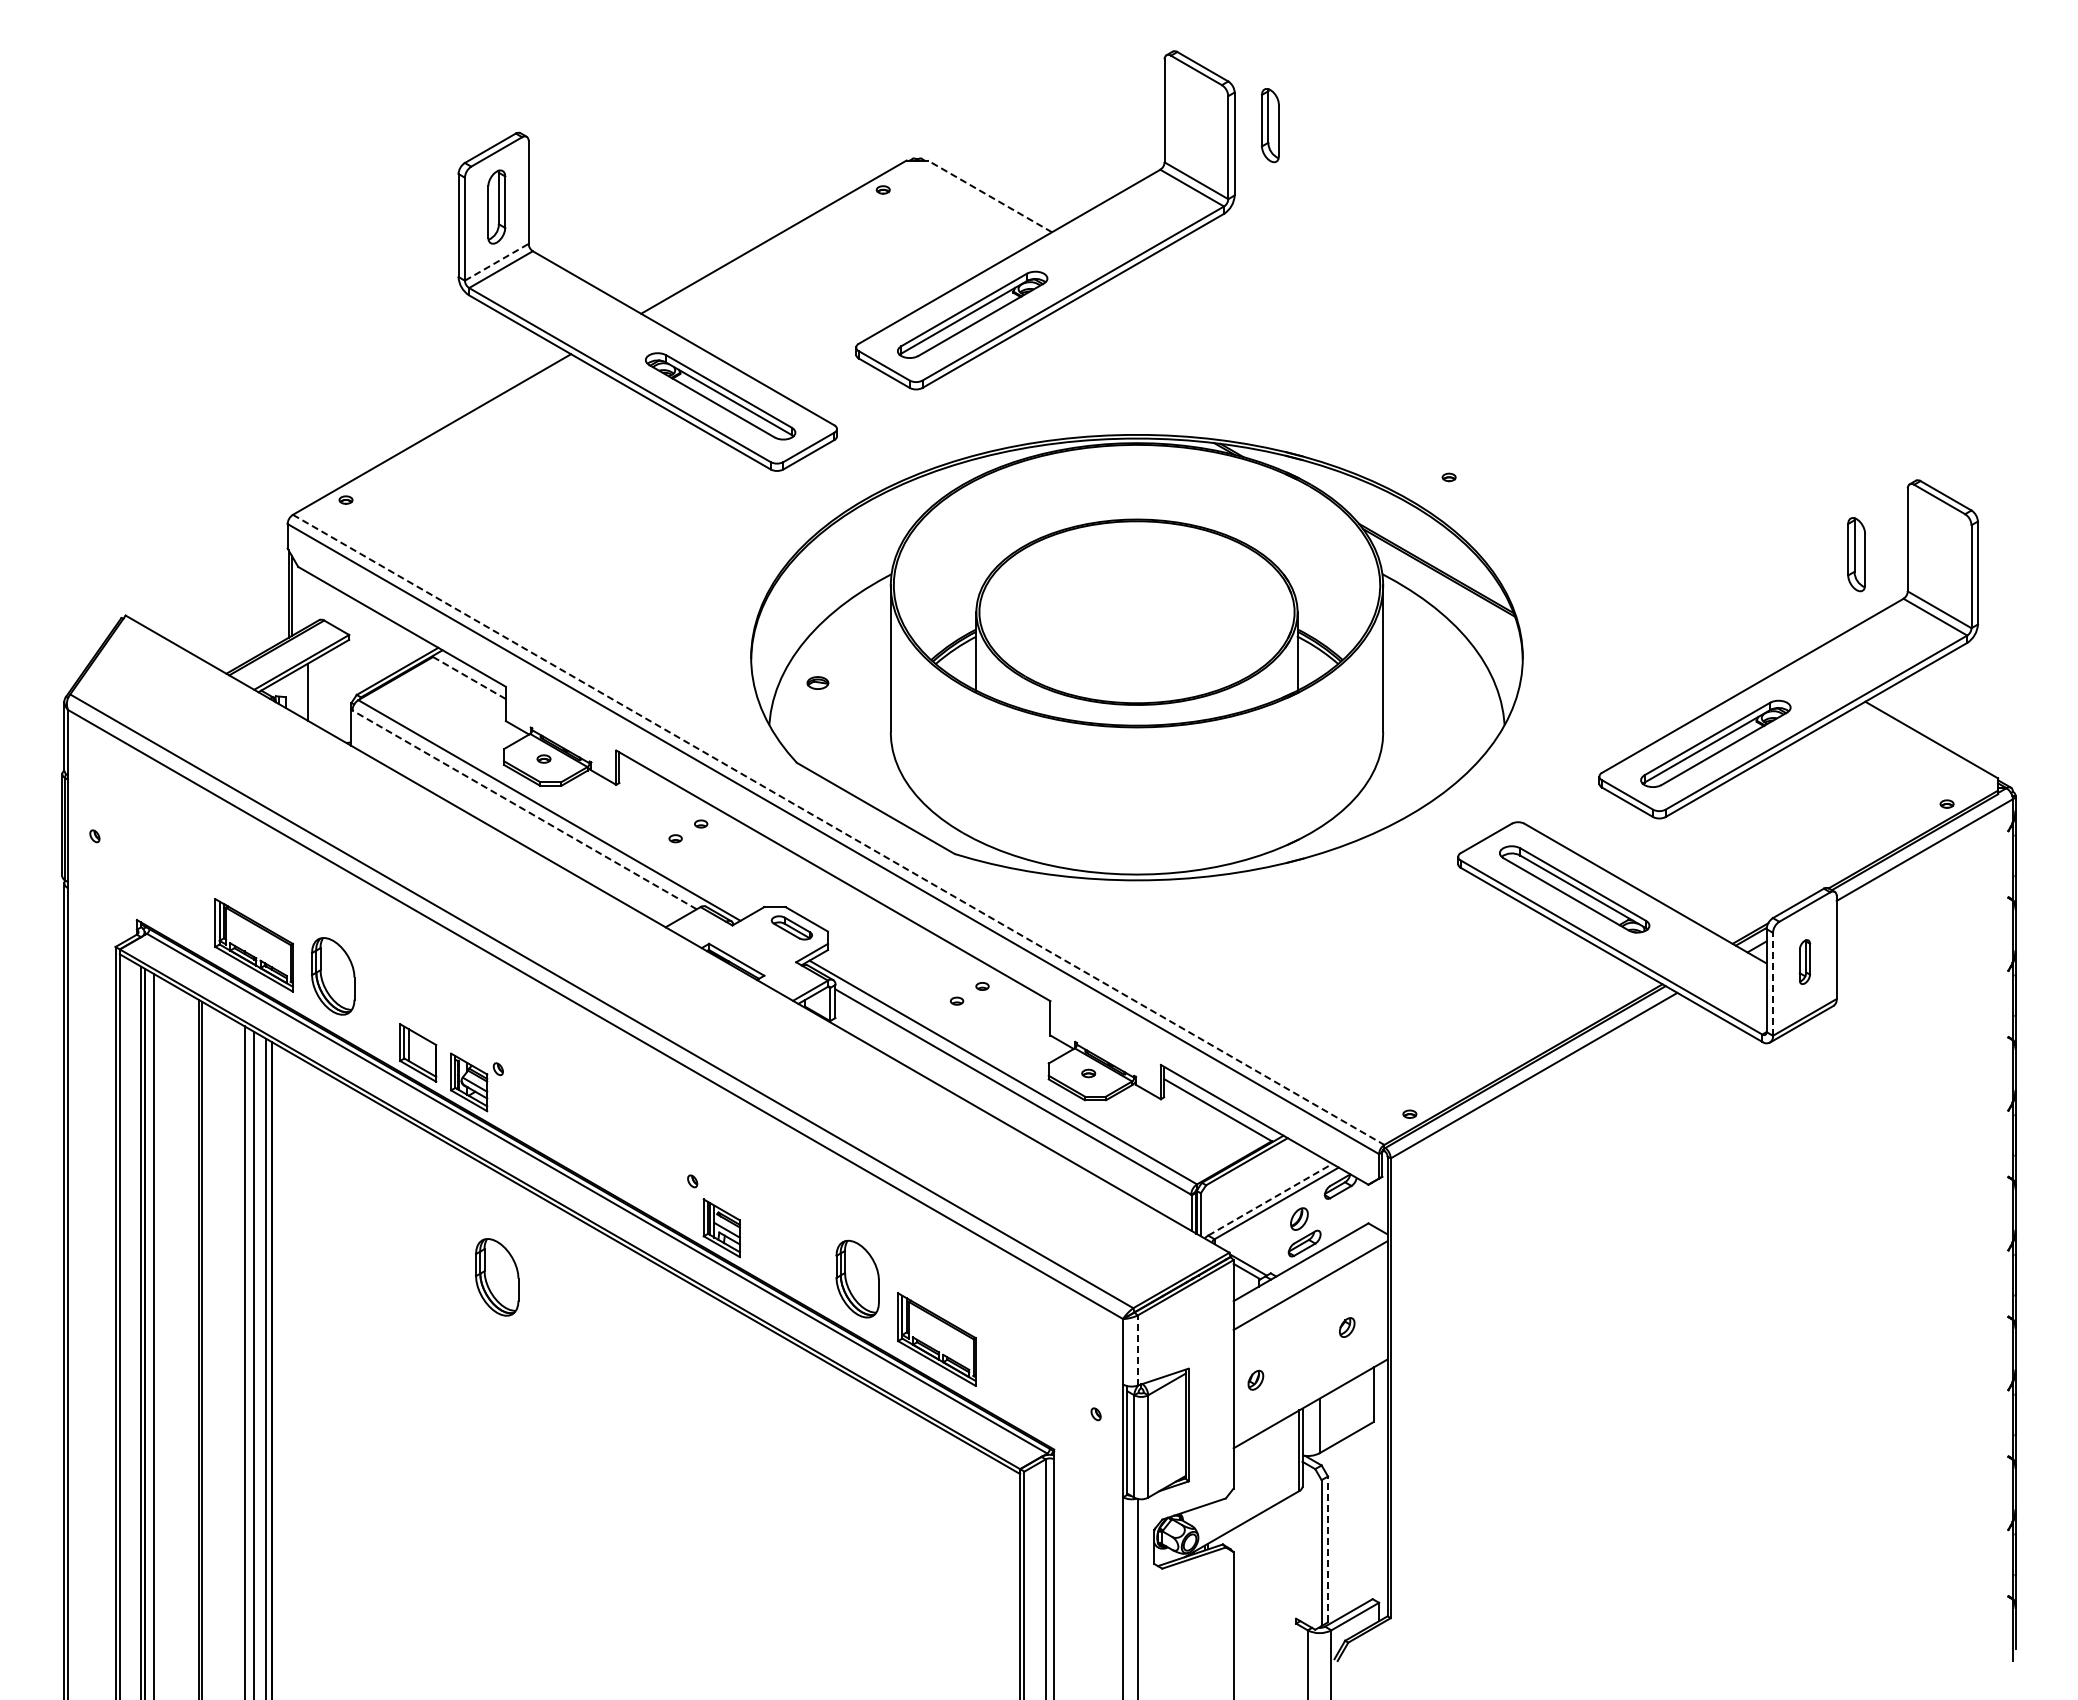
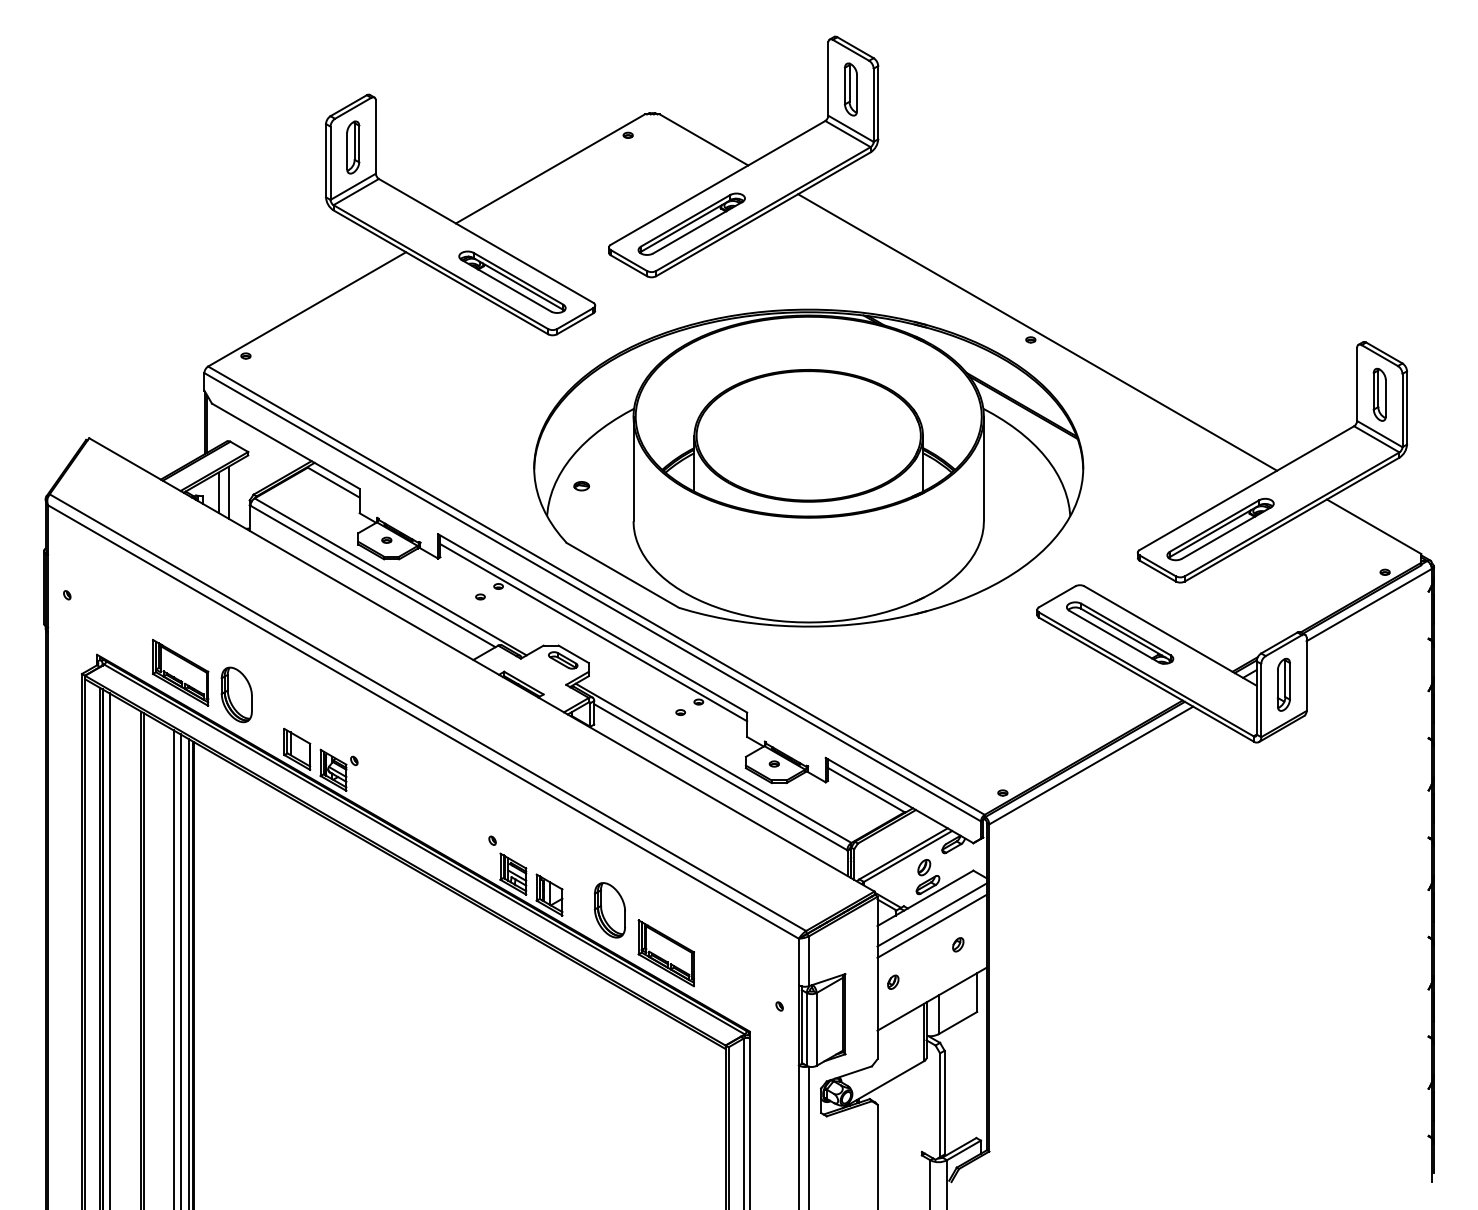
part: (1269, 125) -> (850, 89), moved
line: (989, 196) -> (703, 140), dashed -> solid
line: (496, 262) -> (353, 186), dashed -> solid
line: (1458, 466) -> (1037, 332), added
part: (1856, 554) -> (1379, 394), moved
line: (469, 678) -> (333, 482), dashed -> solid
line: (321, 691) -> (228, 492), added
line: (524, 809) -> (372, 576), dashed -> solid
line: (839, 830) -> (597, 591), dashed -> solid
line: (834, 888) -> (593, 632), added
part: (1804, 961) -> (1283, 684), size x1.67
line: (1772, 984) -> (1260, 700), dashed -> solid
line: (1270, 1199) -> (903, 853), dashed -> solid
part: (772, 1257) -> (549, 894), added
part: (497, 1277) -> (353, 909), removed
line: (1310, 1301) -> (932, 926), added
line: (1137, 1350) -> (809, 961), dashed -> solid
line: (1328, 1549) -> (944, 1102), dashed -> solid

